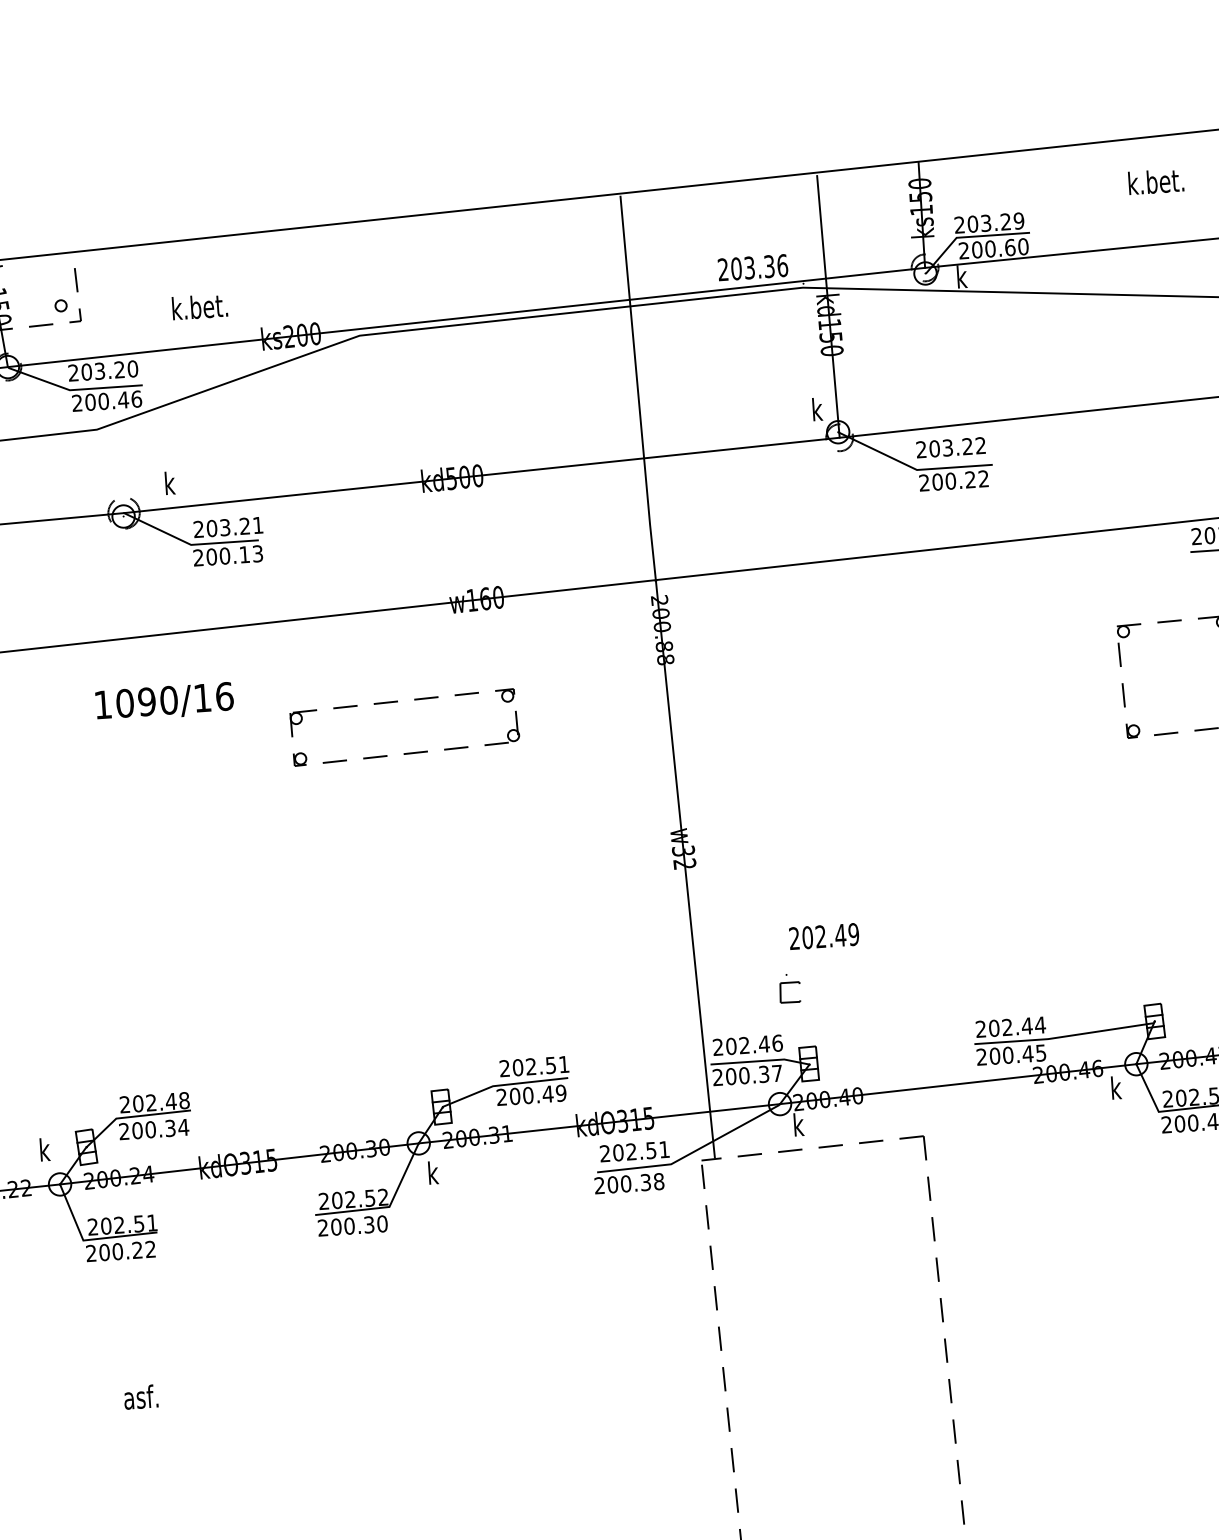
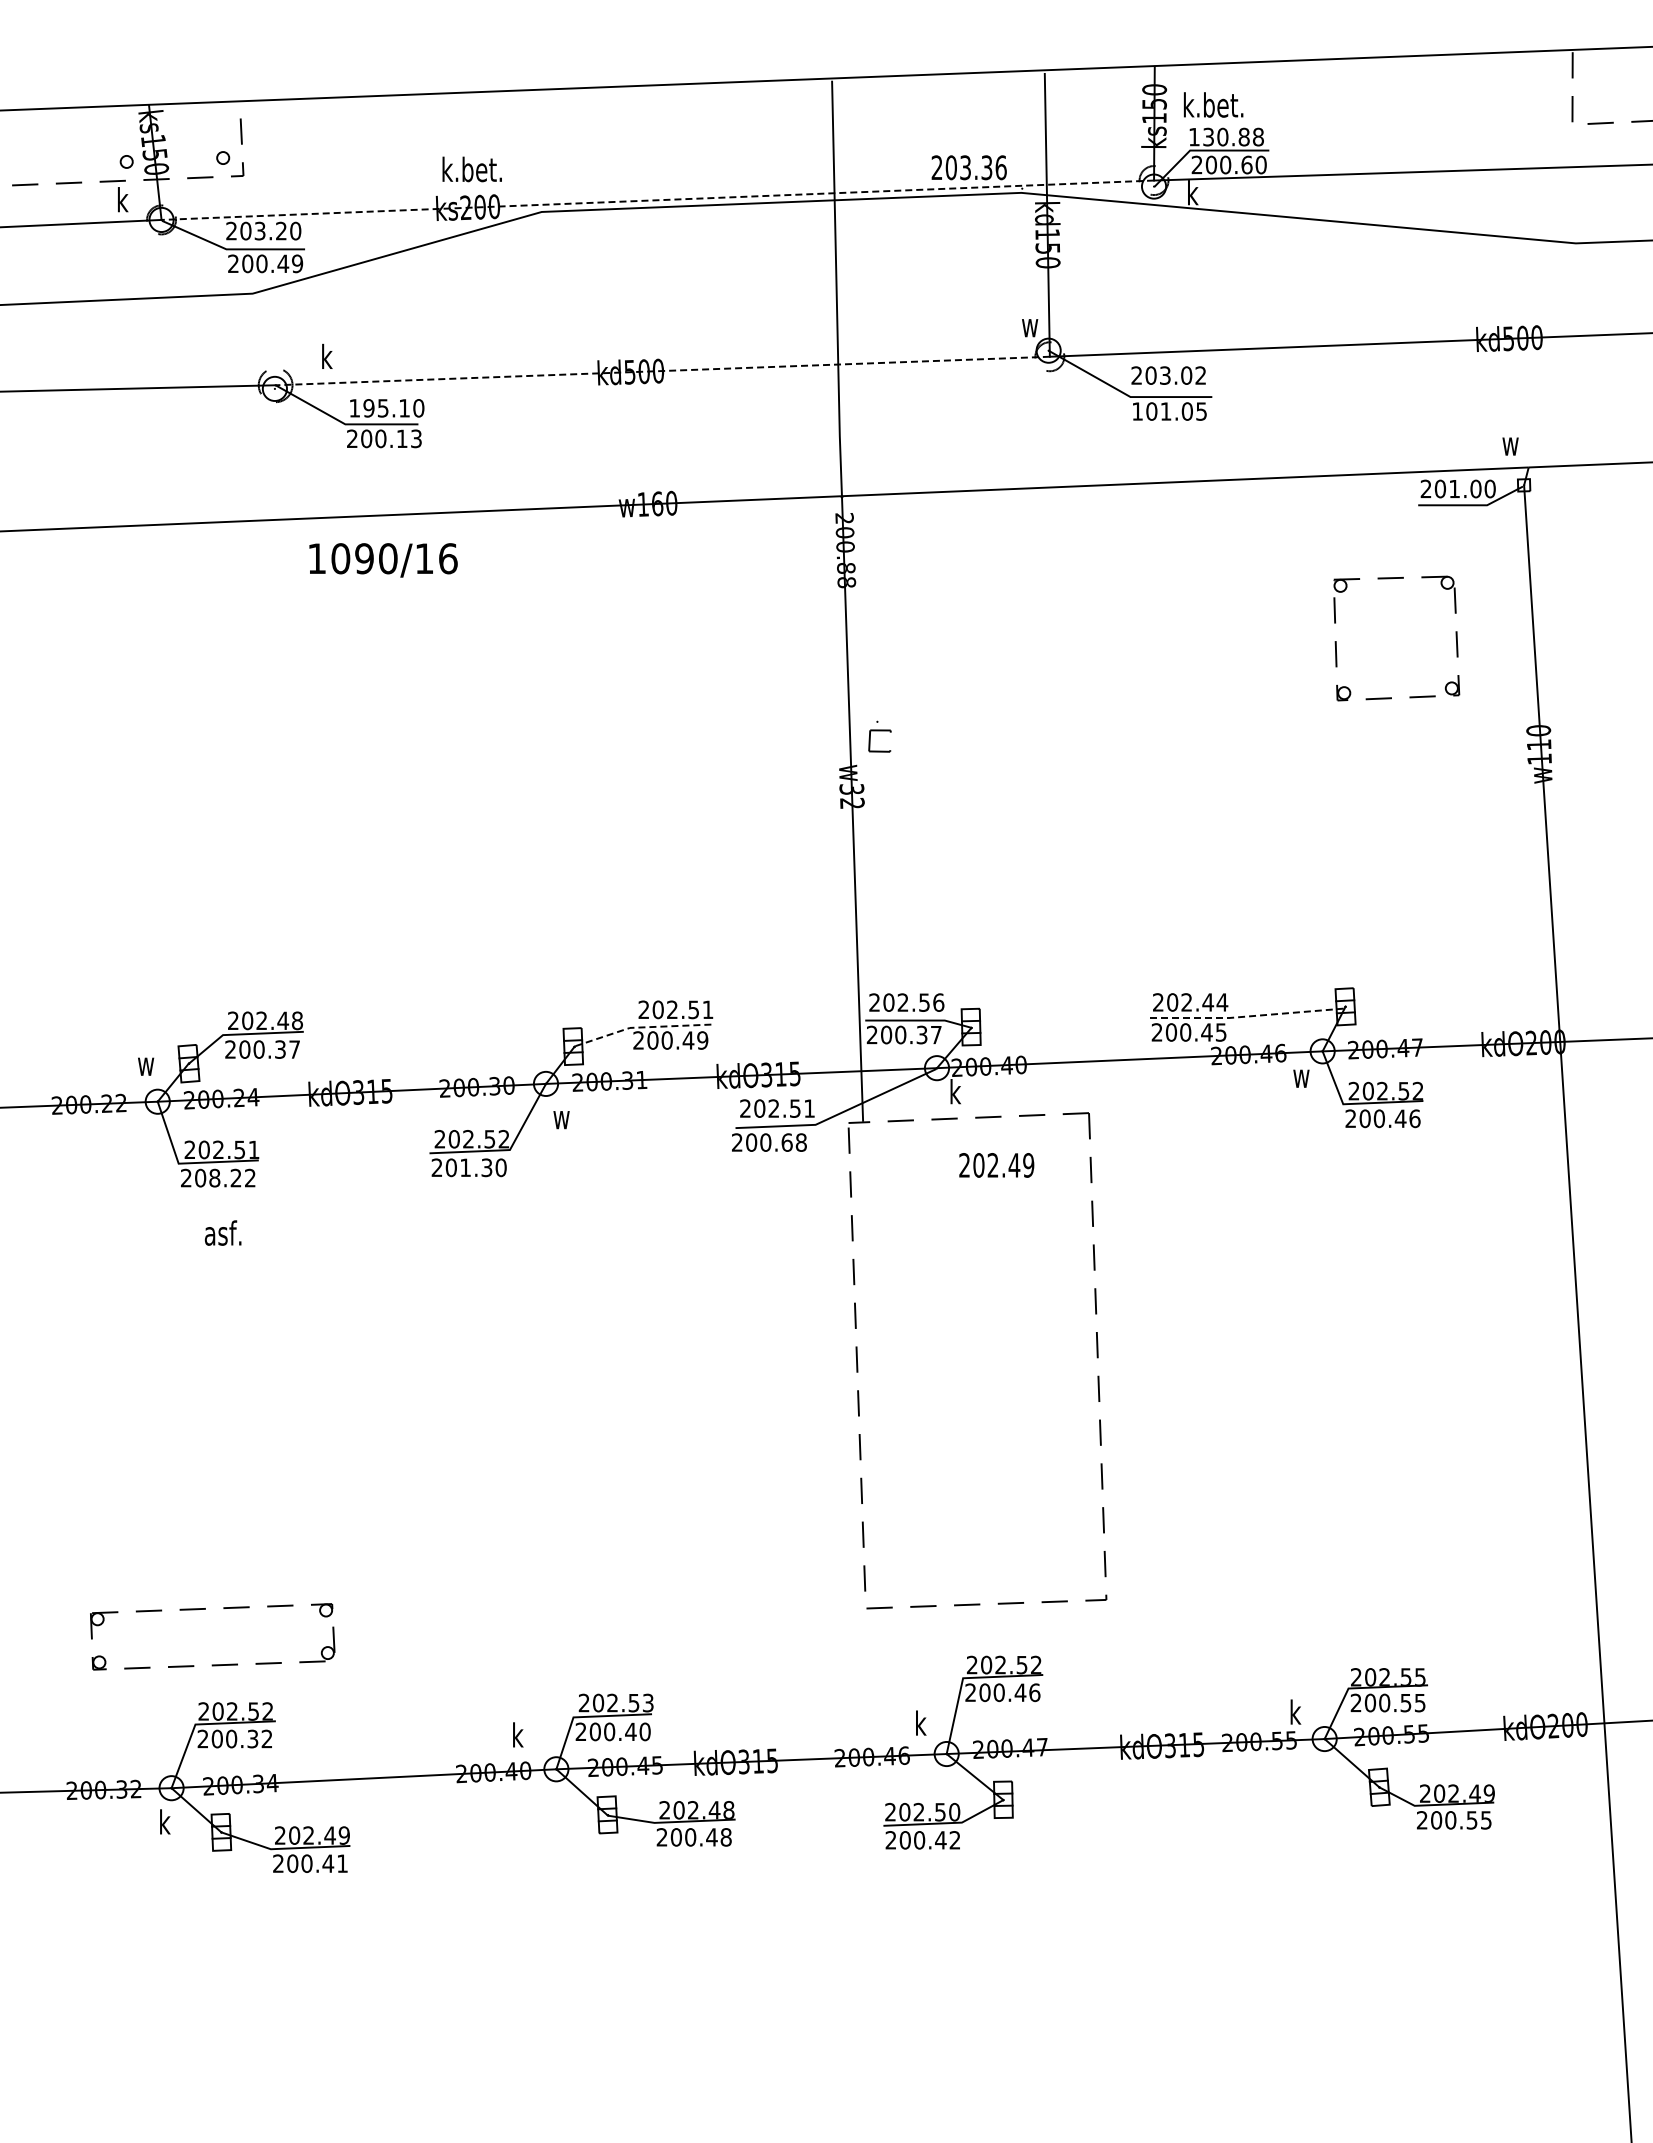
text: (1156, 181) -> (1213, 104), moved
text: (989, 222) -> (1226, 136), 203.29 -> 130.88
text: (199, 307) -> (471, 169), moved
line: (466, 317) -> (657, 200), solid -> dashed
text: (136, 398) -> (297, 263), 200.46 -> 200.49
text: (819, 409) -> (1030, 324), k -> w
text: (967, 446) -> (1186, 375), 203.22 -> 203.02
line: (481, 475) -> (662, 371), solid -> dashed
text: (954, 480) -> (1169, 411), 200.22 -> 101.05
text: (228, 527) -> (386, 408), 203.21 -> 195.10
text: (164, 702) -> (383, 560), moved
part: (397, 702) -> (555, 608), removed
text: (824, 936) -> (996, 1165), moved
part: (789, 988) -> (879, 736), moved
line: (1064, 1036) -> (1247, 1016), solid -> dashed
text: (764, 1044) -> (924, 1002), 202.46 -> 202.56
line: (502, 1085) -> (640, 1027), solid -> dashed
text: (1118, 1086) -> (1301, 1074), k -> w
text: (183, 1127) -> (294, 1049), 200.34 -> 200.37
text: (47, 1148) -> (146, 1062), k -> w
text: (435, 1172) -> (561, 1116), k -> w
text: (645, 1182) -> (786, 1142), 200.38 -> 200.68
text: (349, 1225) -> (465, 1167), 200.30 -> 201.30
text: (117, 1252) -> (214, 1178), 200.22 -> 208.22
text: (140, 1396) -> (222, 1232), moved

